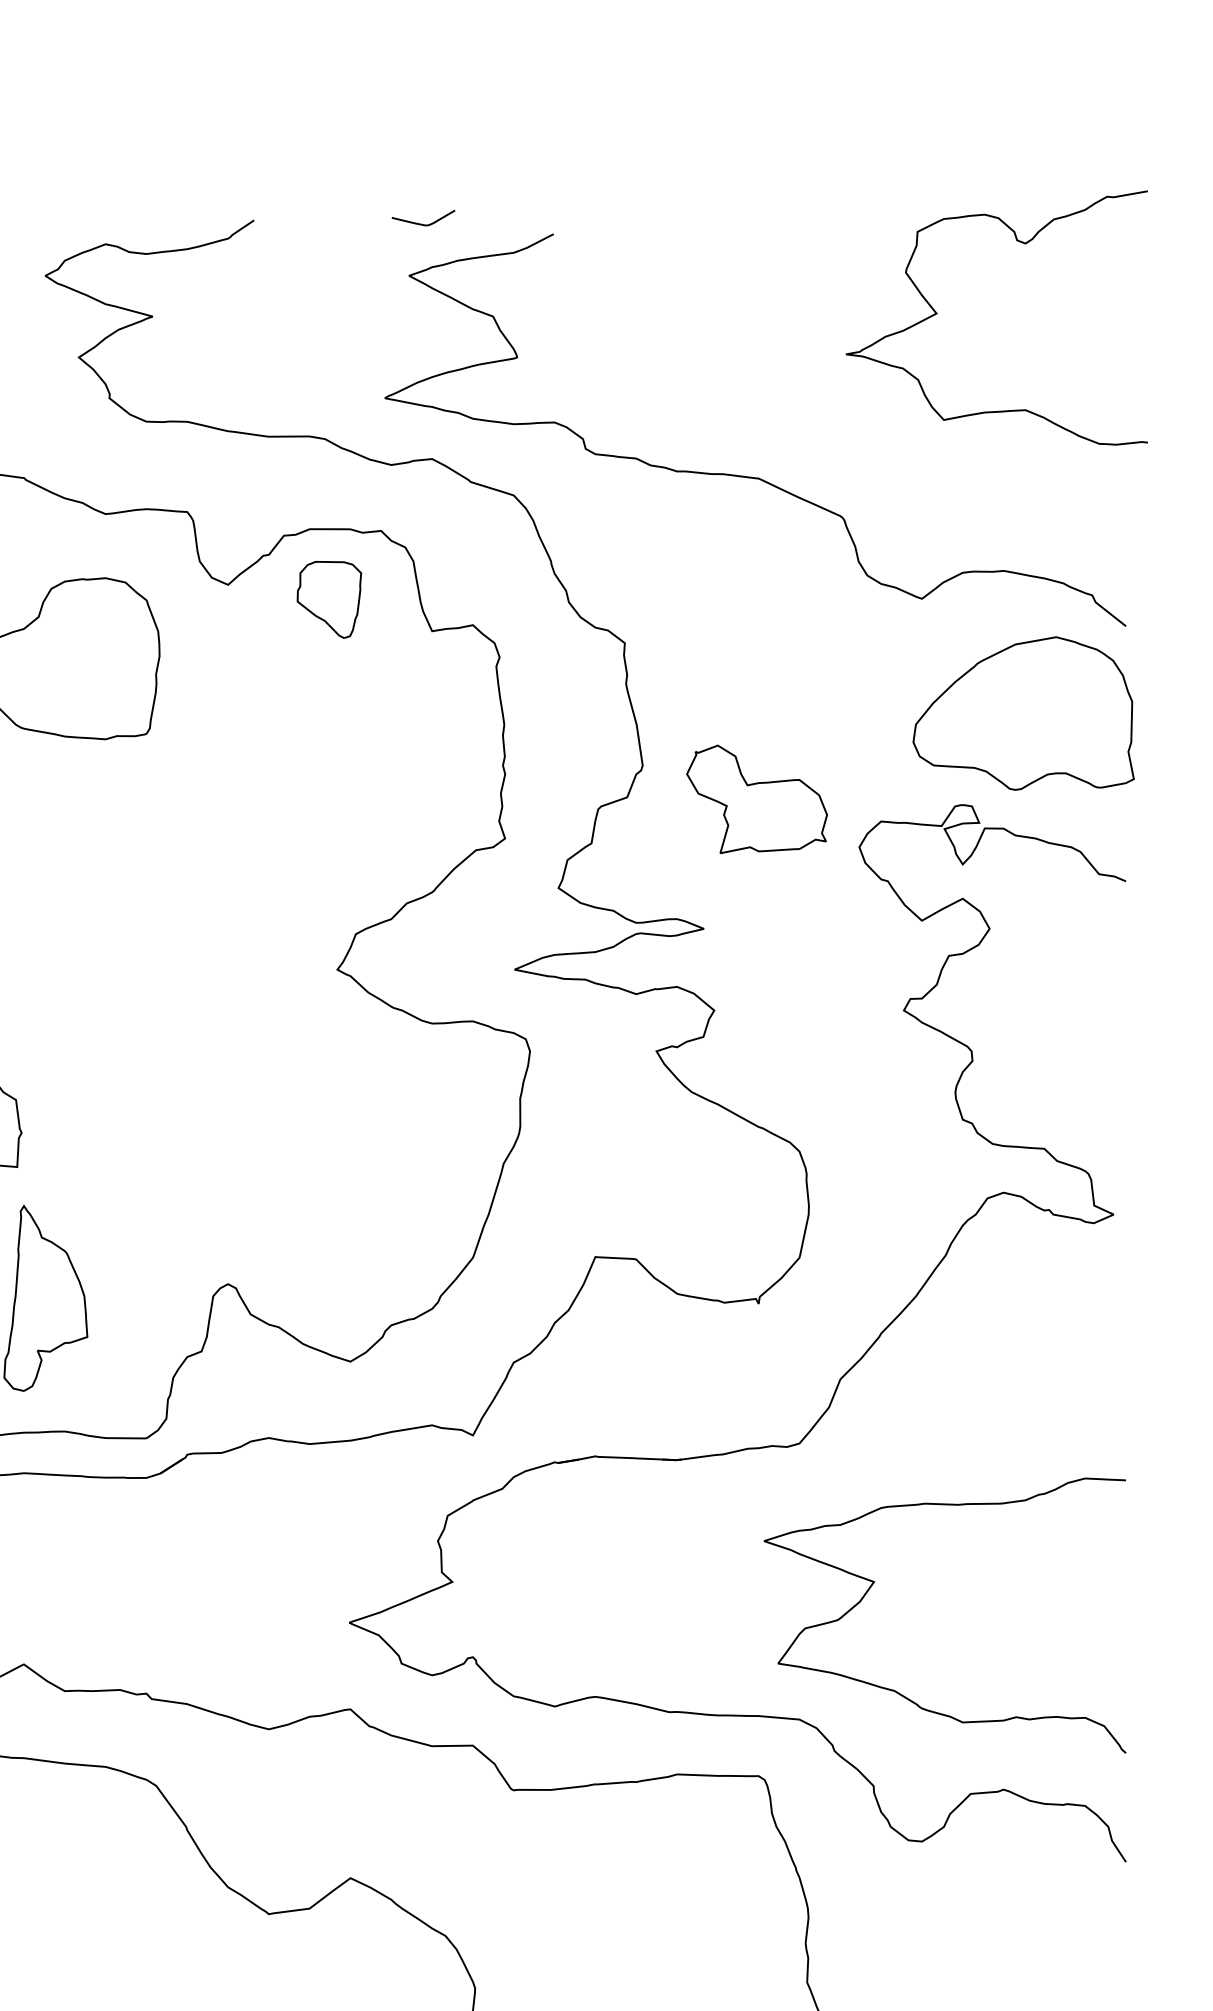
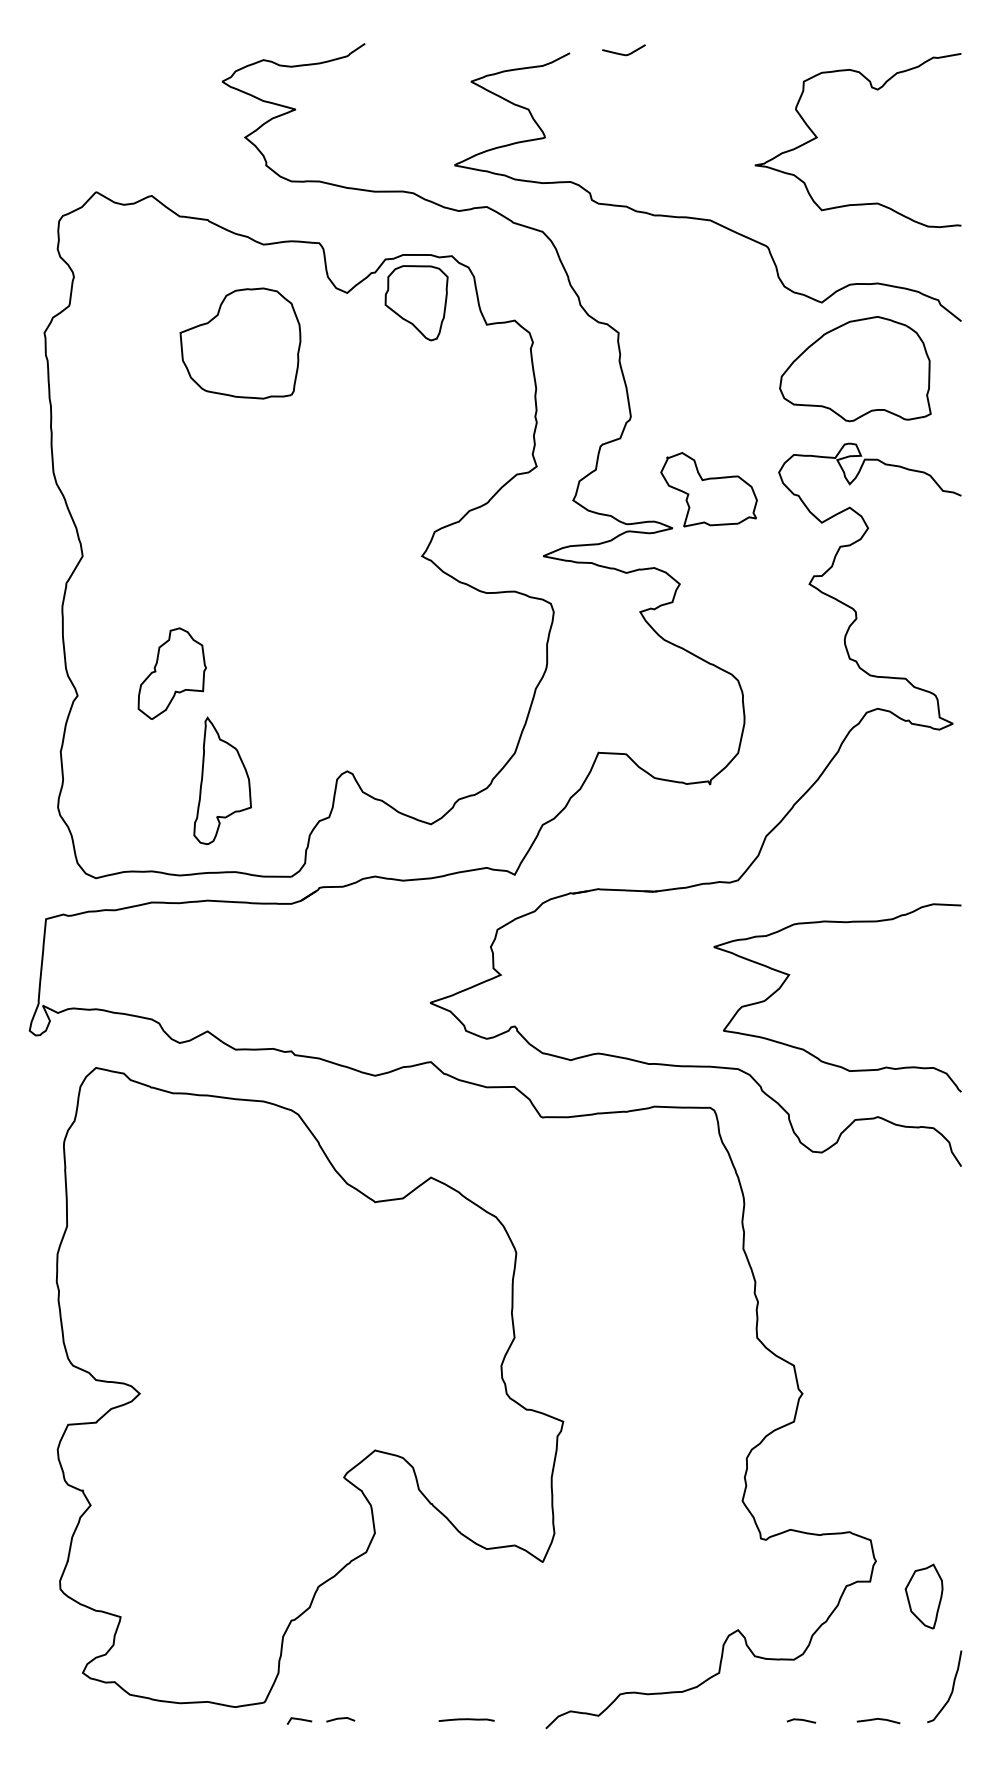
curve: (421, 222) -> (622, 53), moved
curve: (937, 315) -> (817, 138), moved
part: (329, 600) -> (416, 303), size x1.43
part: (1023, 714) -> (855, 369), moved
part: (756, 799) -> (708, 489), moved

